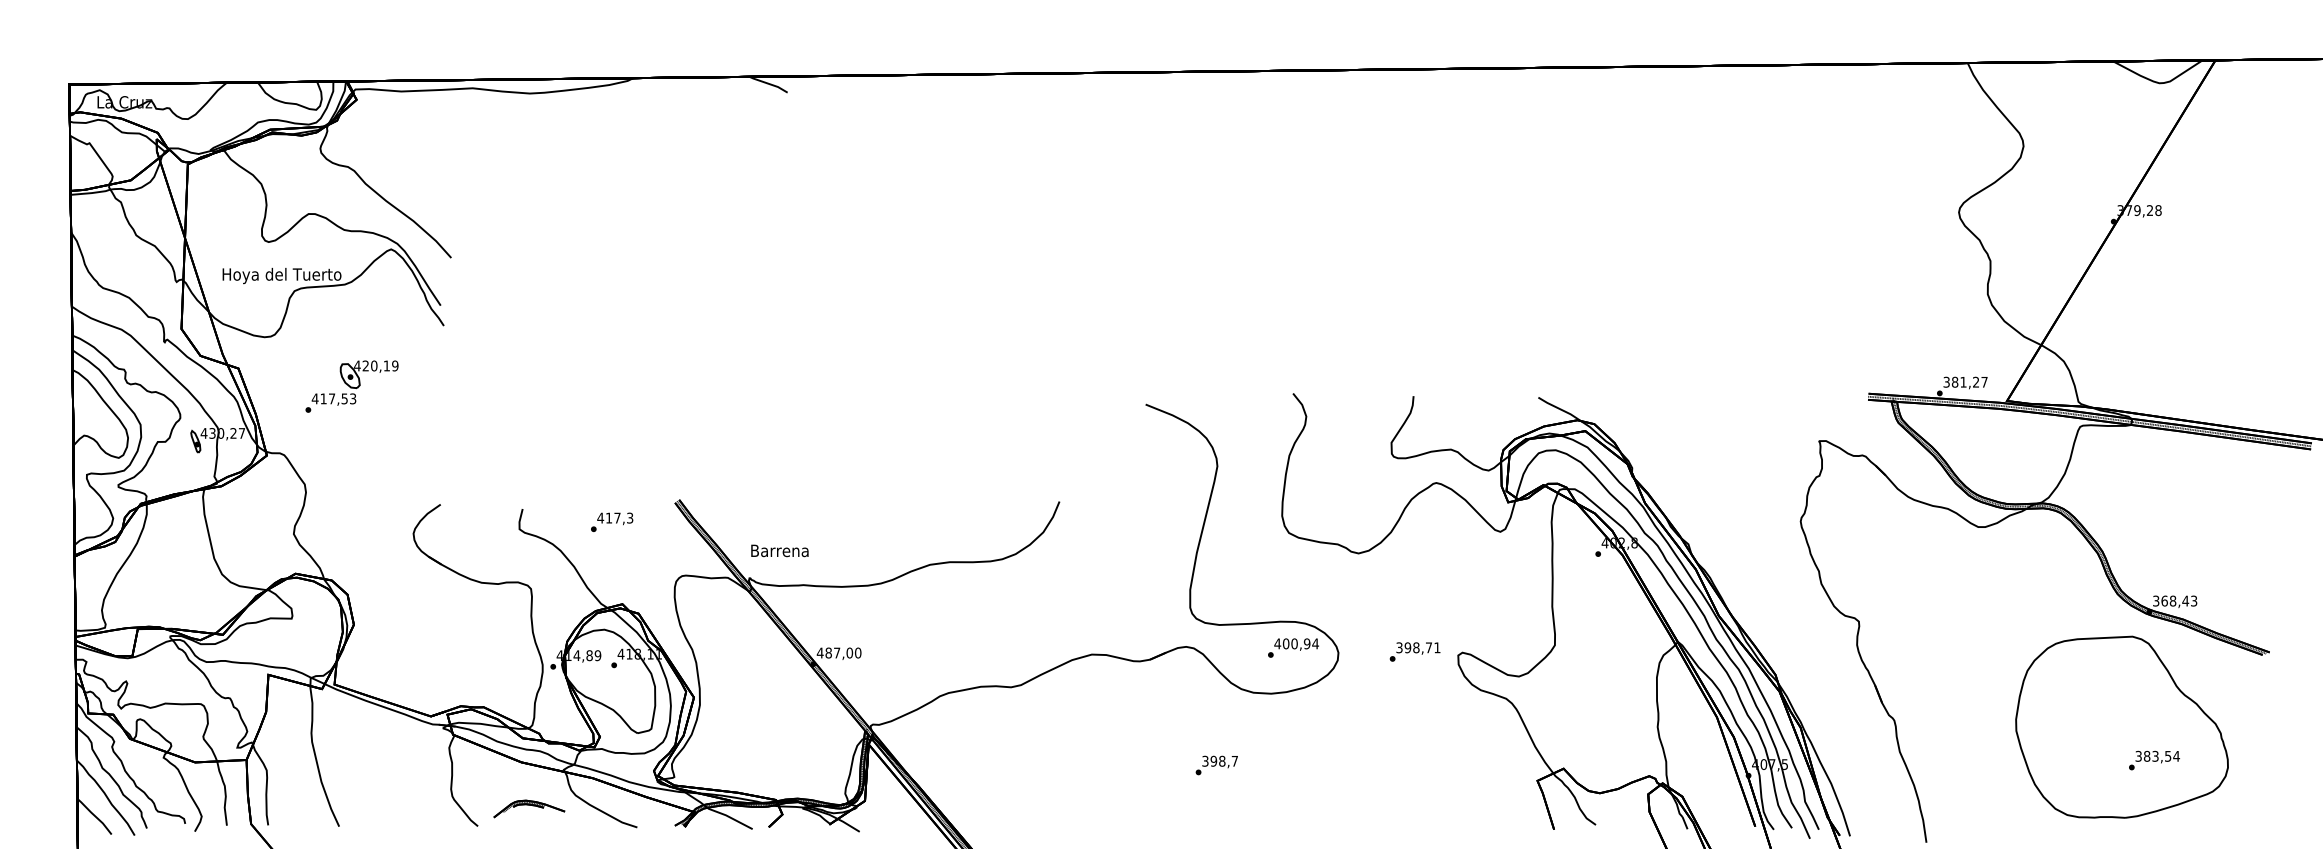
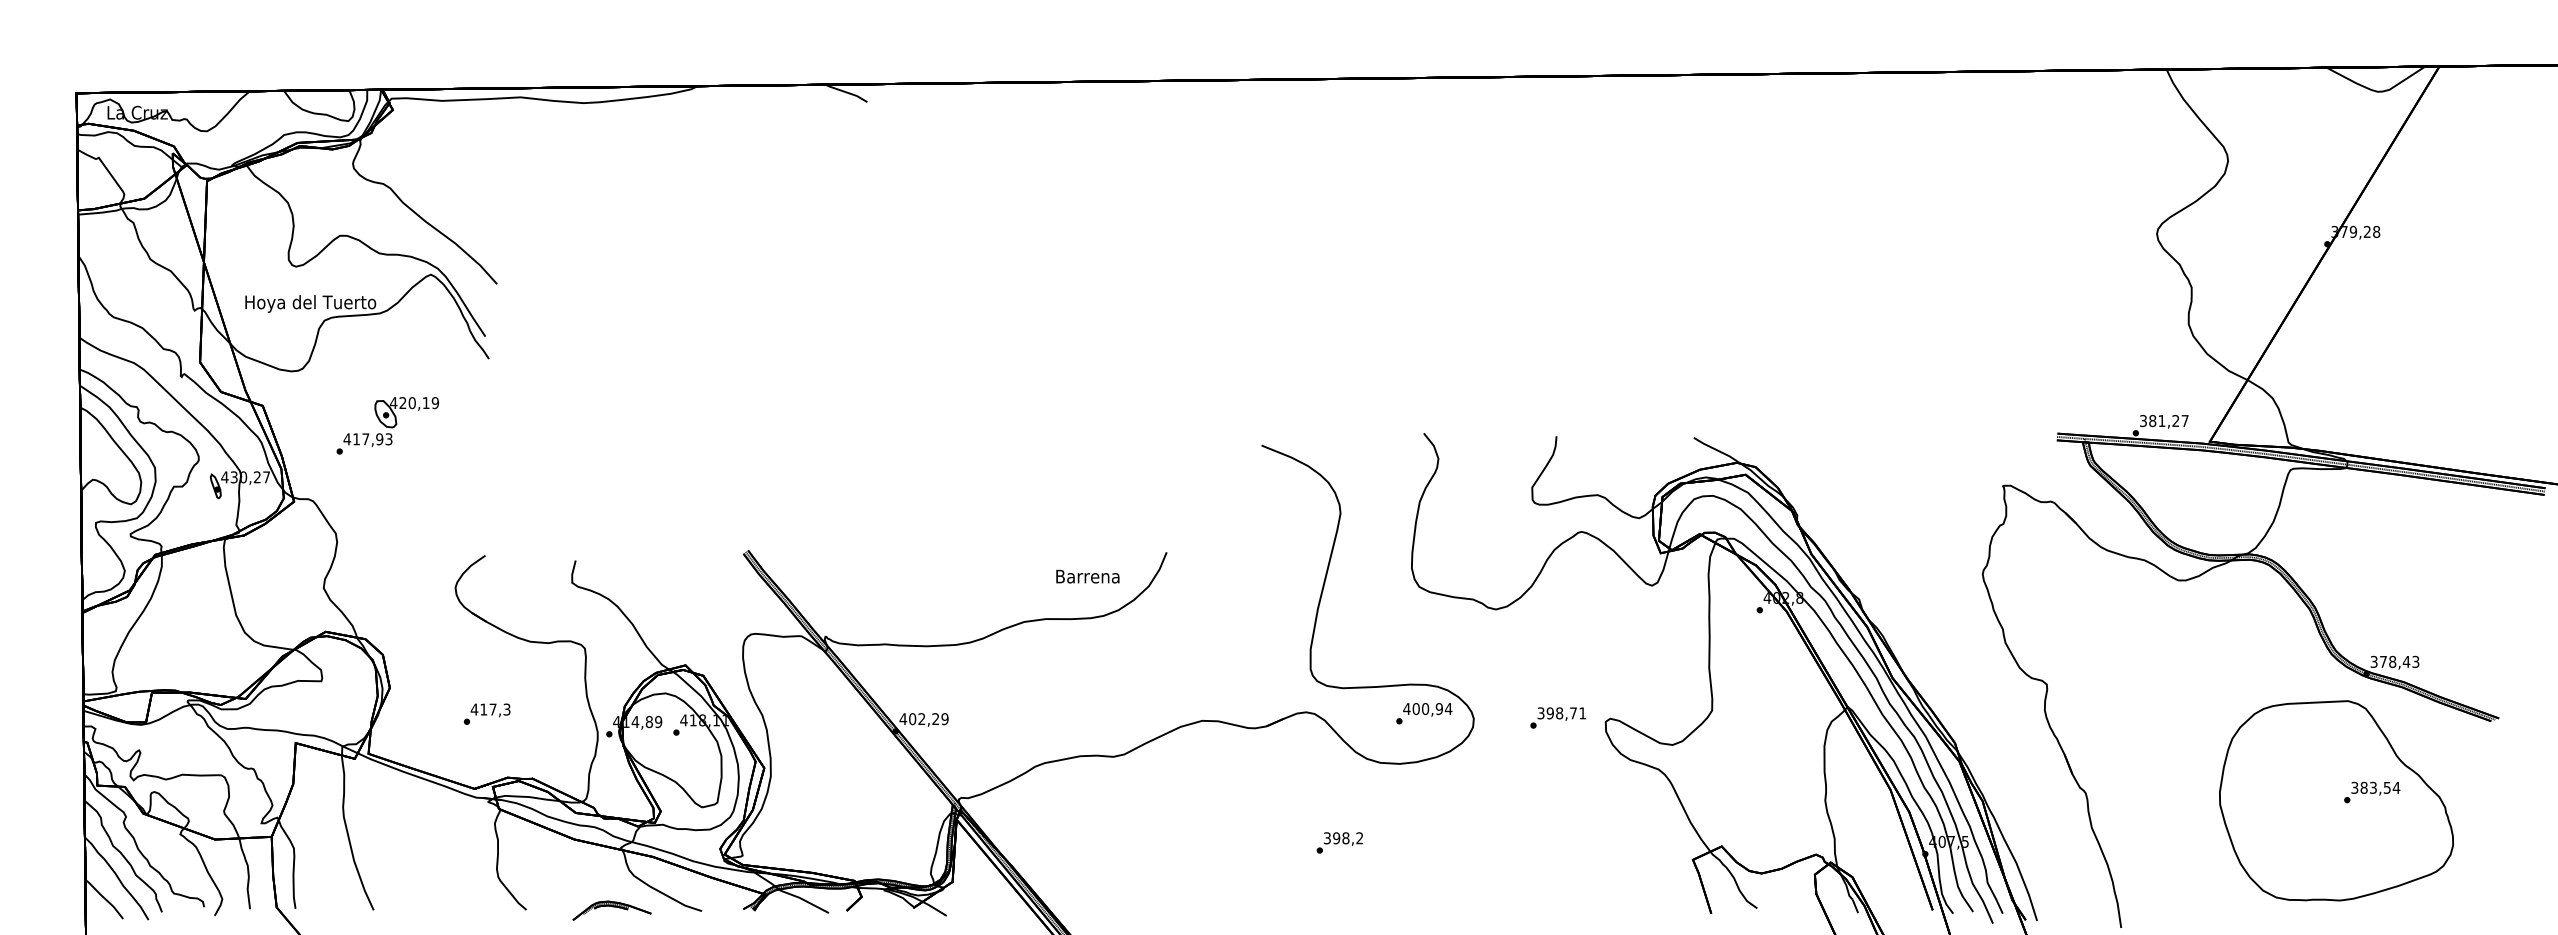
text: (344, 399) -> (379, 439), 417,53 -> 417,93
text: (611, 521) -> (486, 713), moved
text: (779, 550) -> (1087, 576), moved
text: (2164, 600) -> (2383, 661), 368,43 -> 378,43
text: (843, 653) -> (928, 719), 487,00 -> 402,29
text: (2154, 760) -> (2372, 792), moved
text: (1234, 761) -> (1359, 838), 398,7 -> 398,2
part: (528, 808) -> (611, 910), moved

